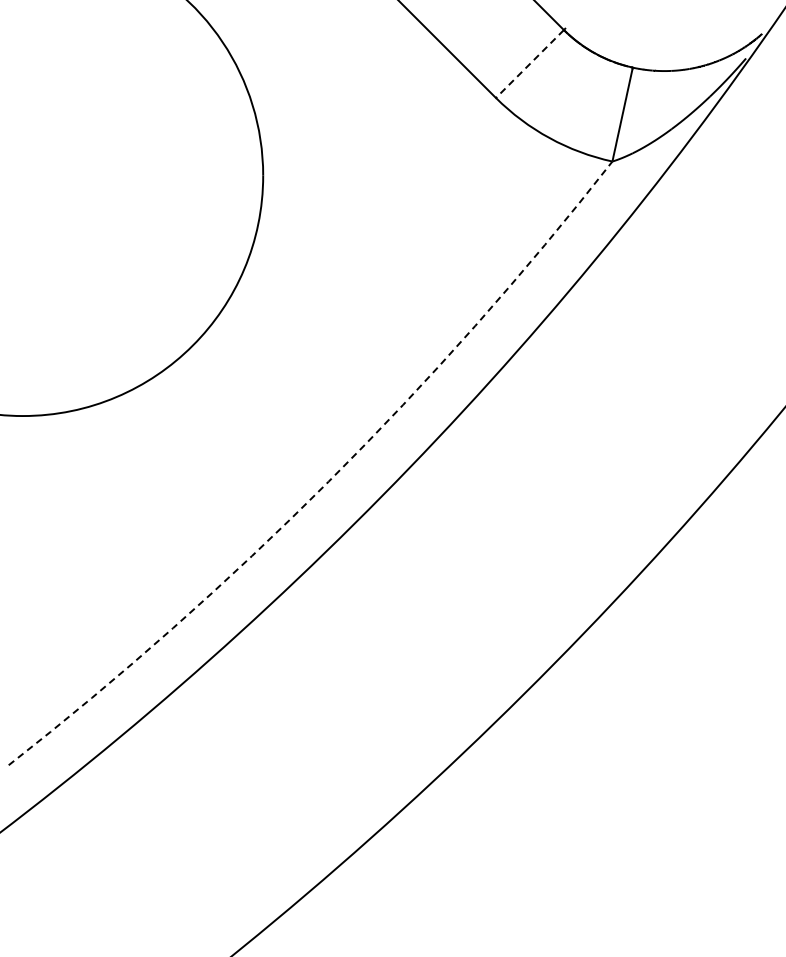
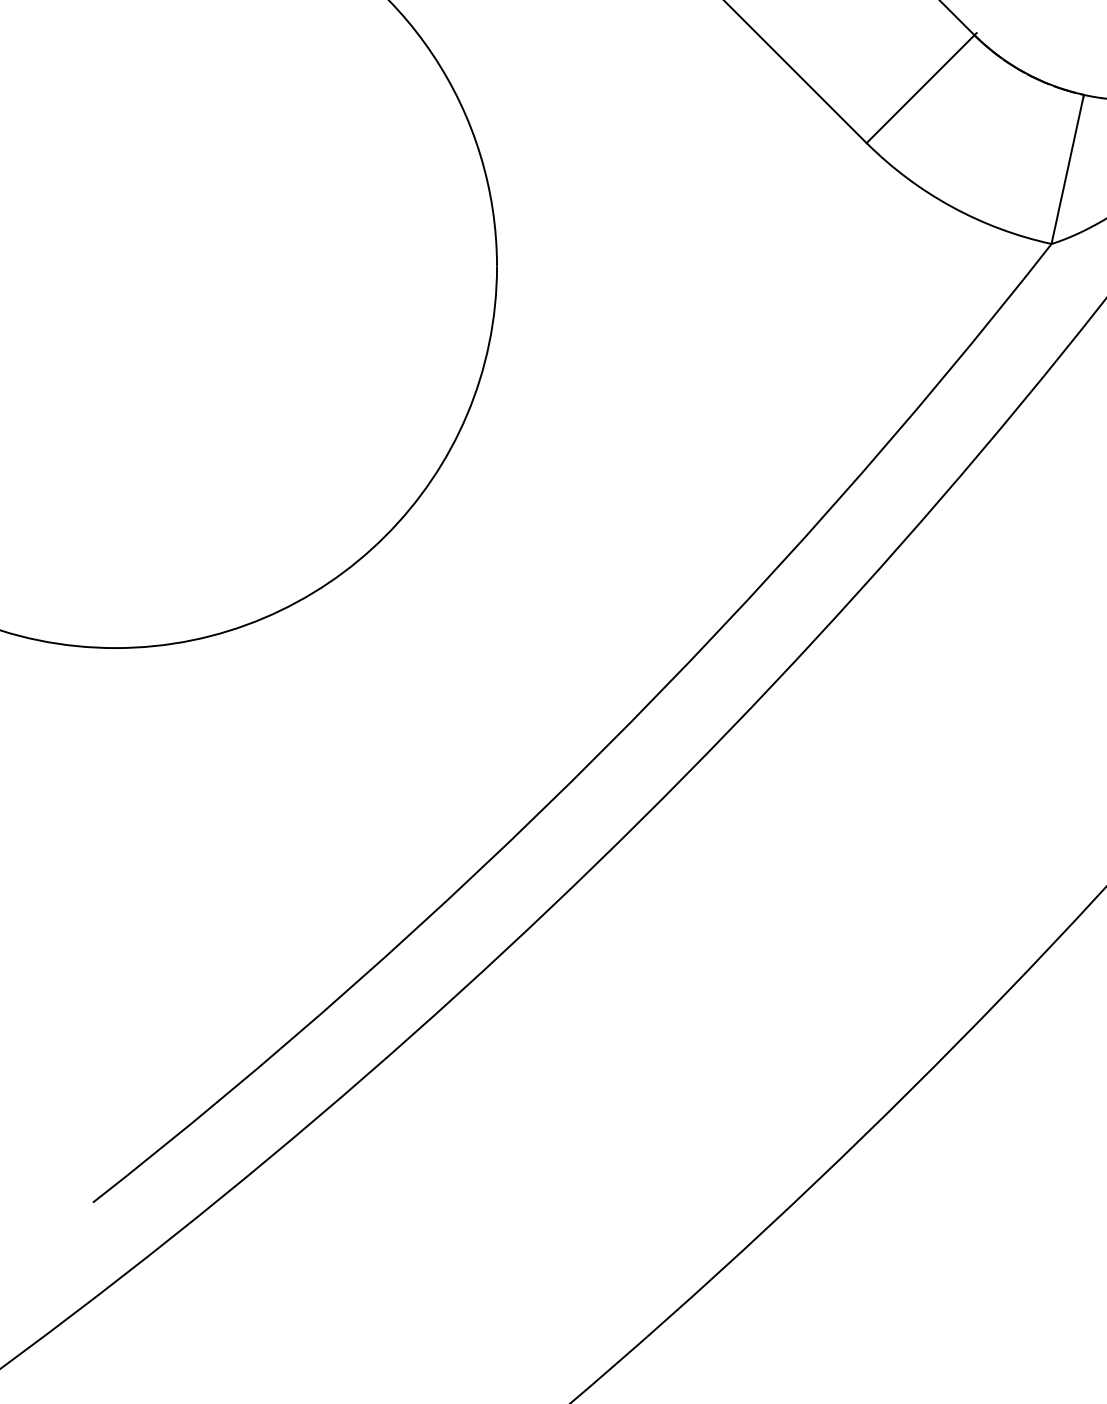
line: (529, 64) -> (919, 89), dashed -> solid
arc: (328, 481) -> (600, 752), dashed -> solid

